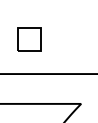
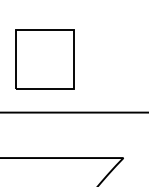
part: (29, 38) -> (44, 58), size x1.67

